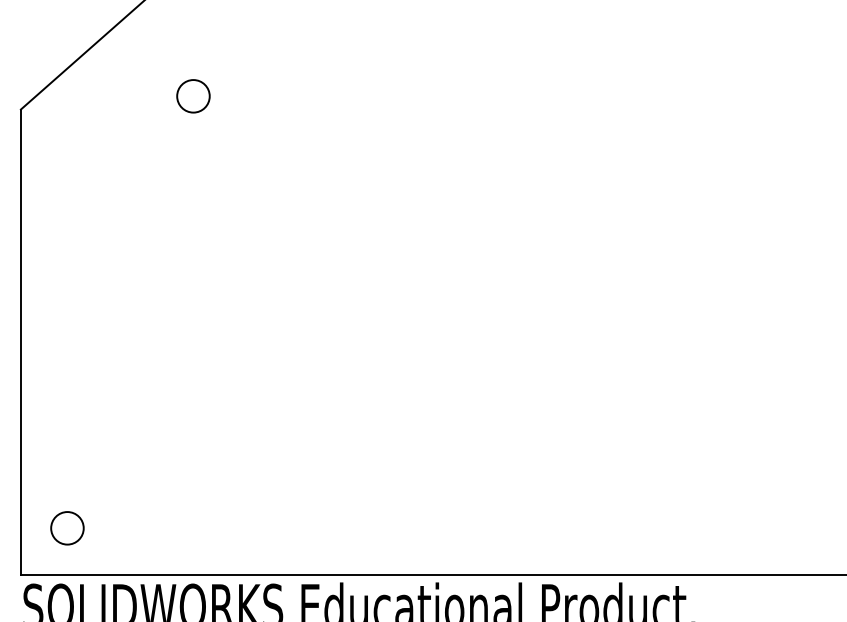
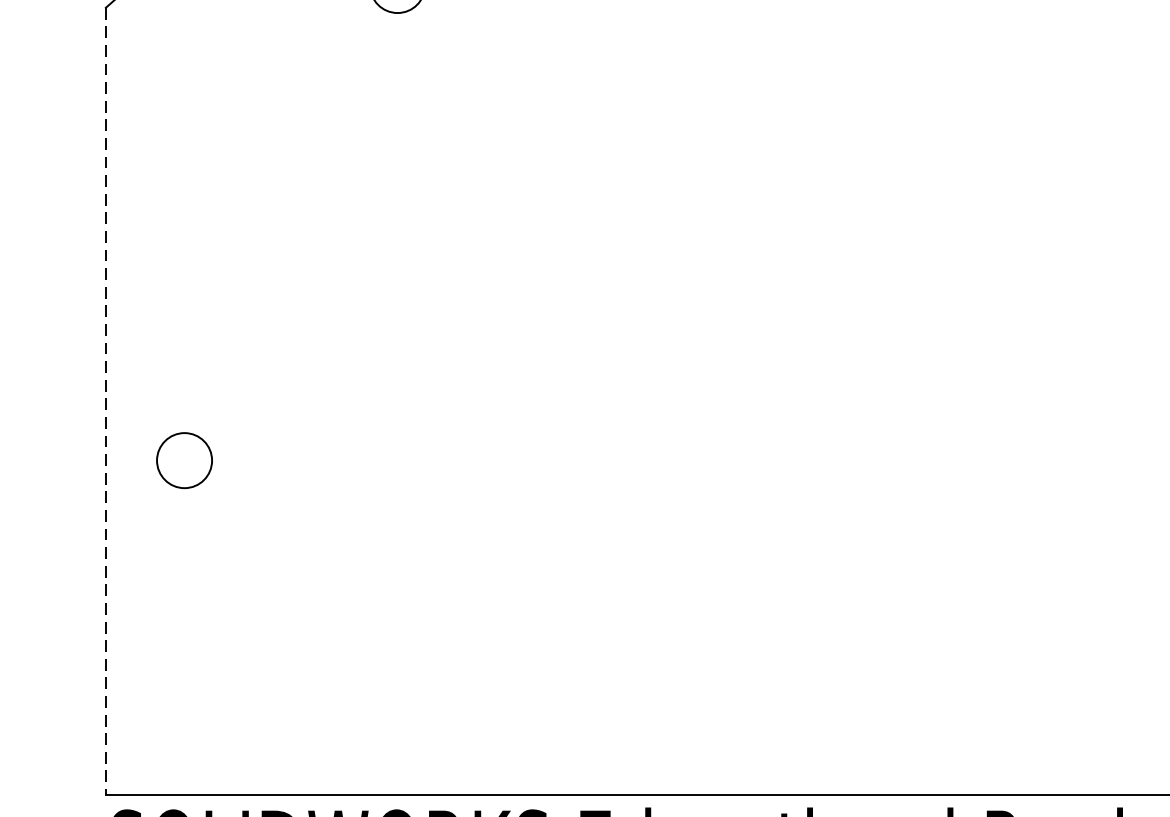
line: (20, 342) -> (105, 401), solid -> dashed
circle: (67, 528) -> (184, 460), moved

